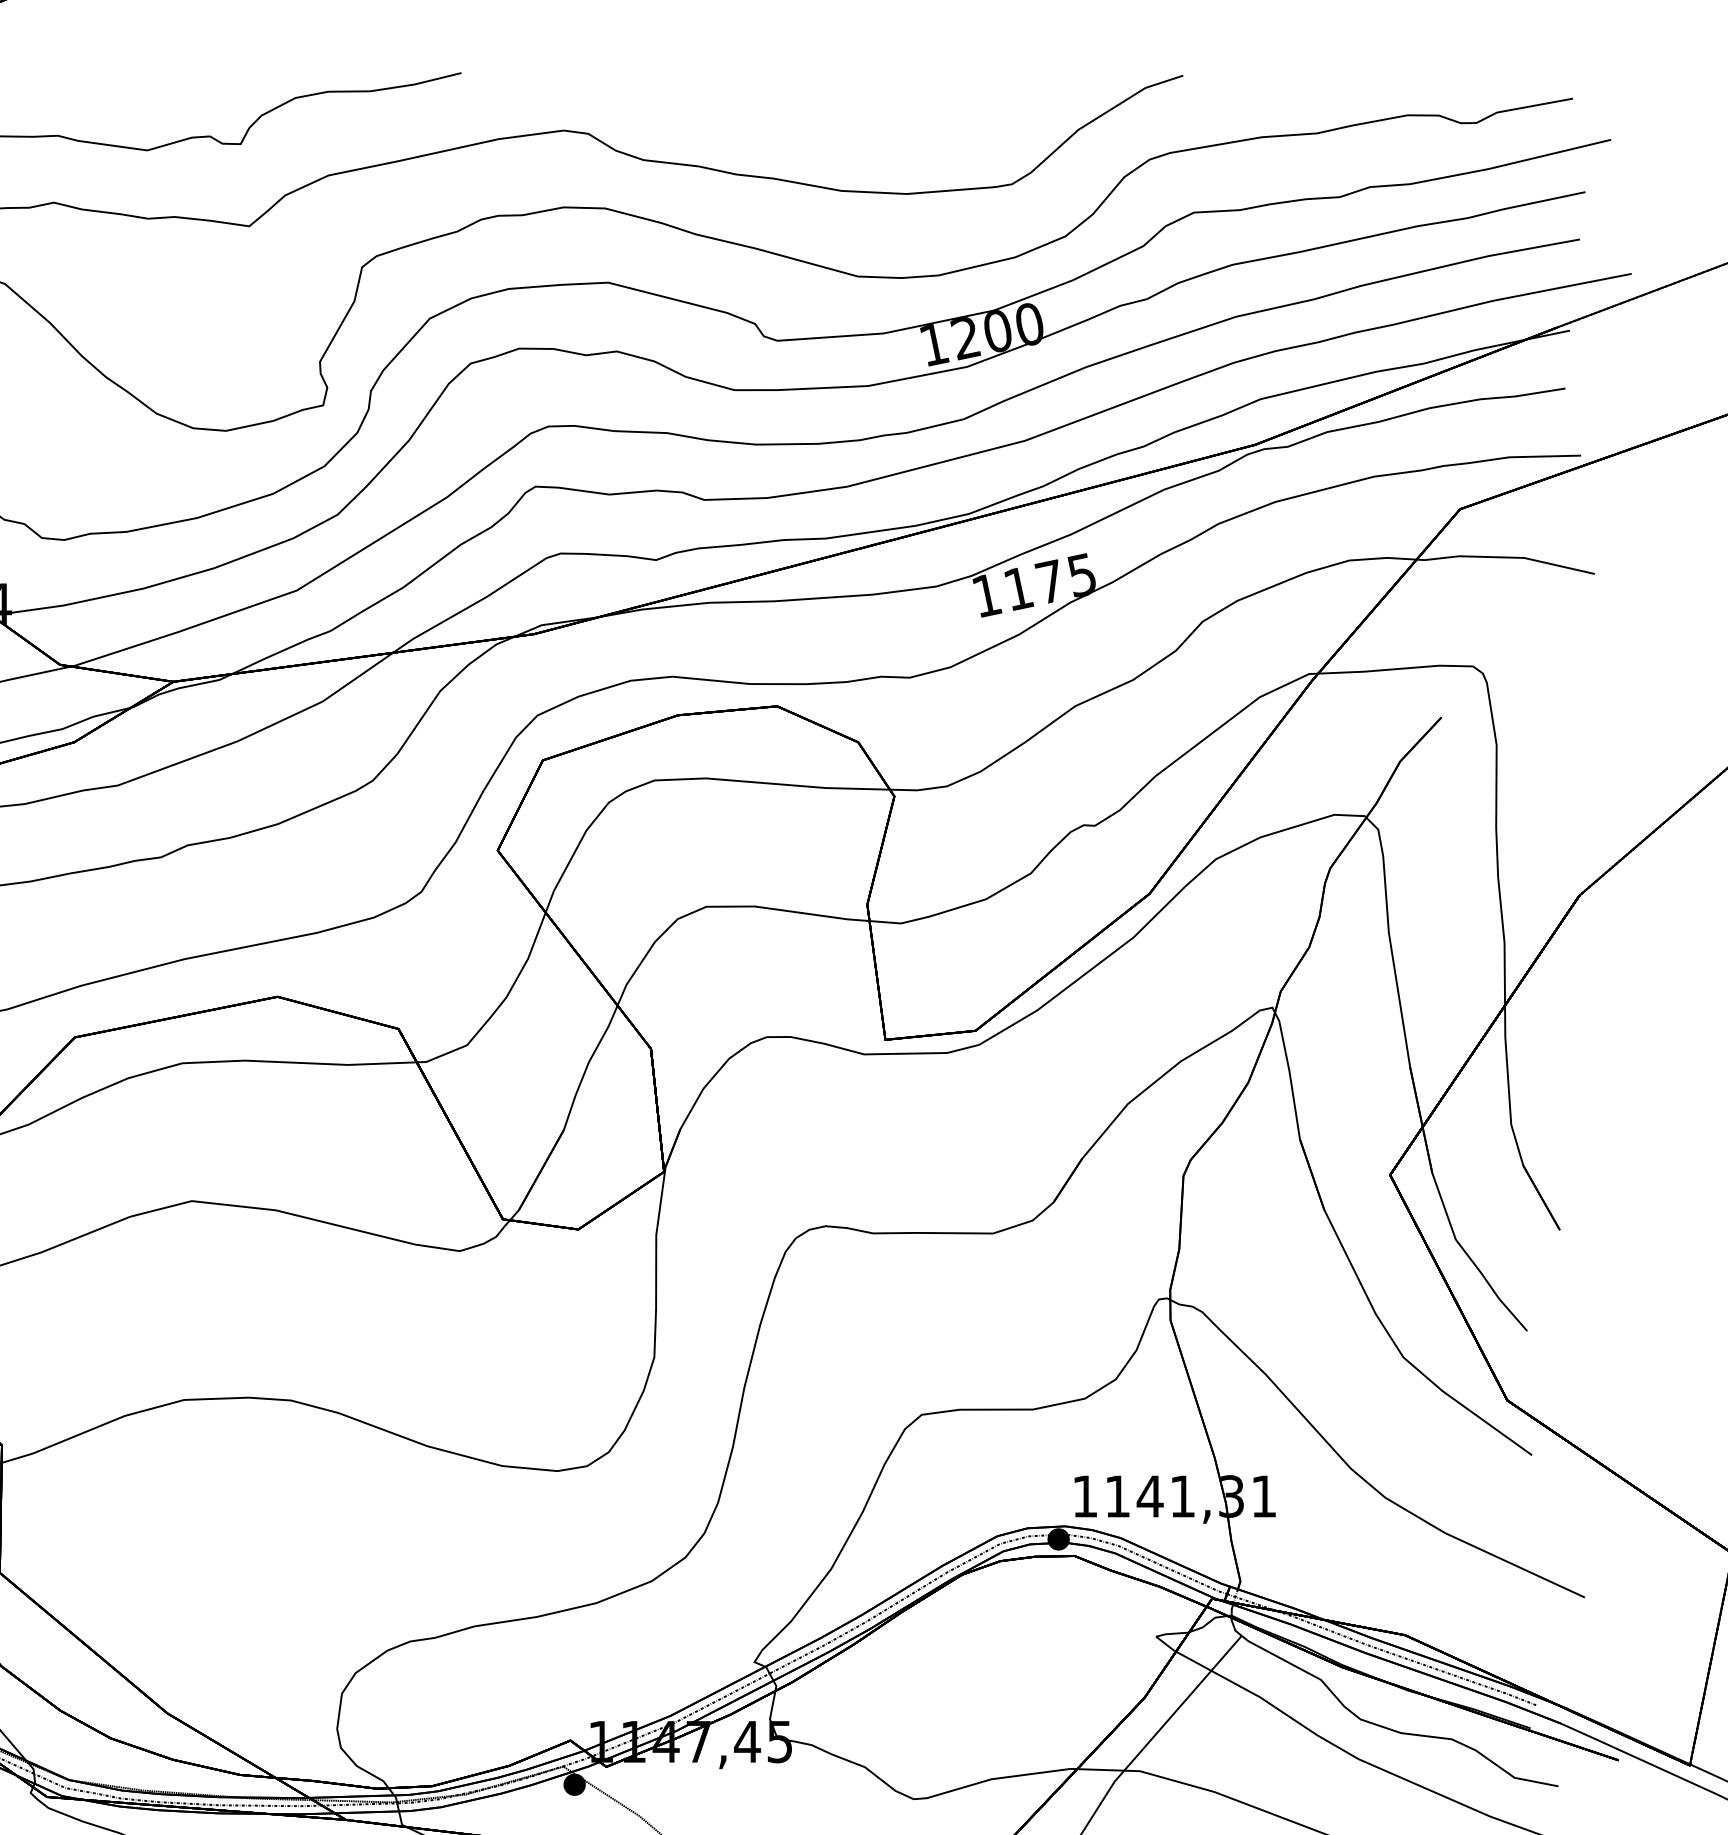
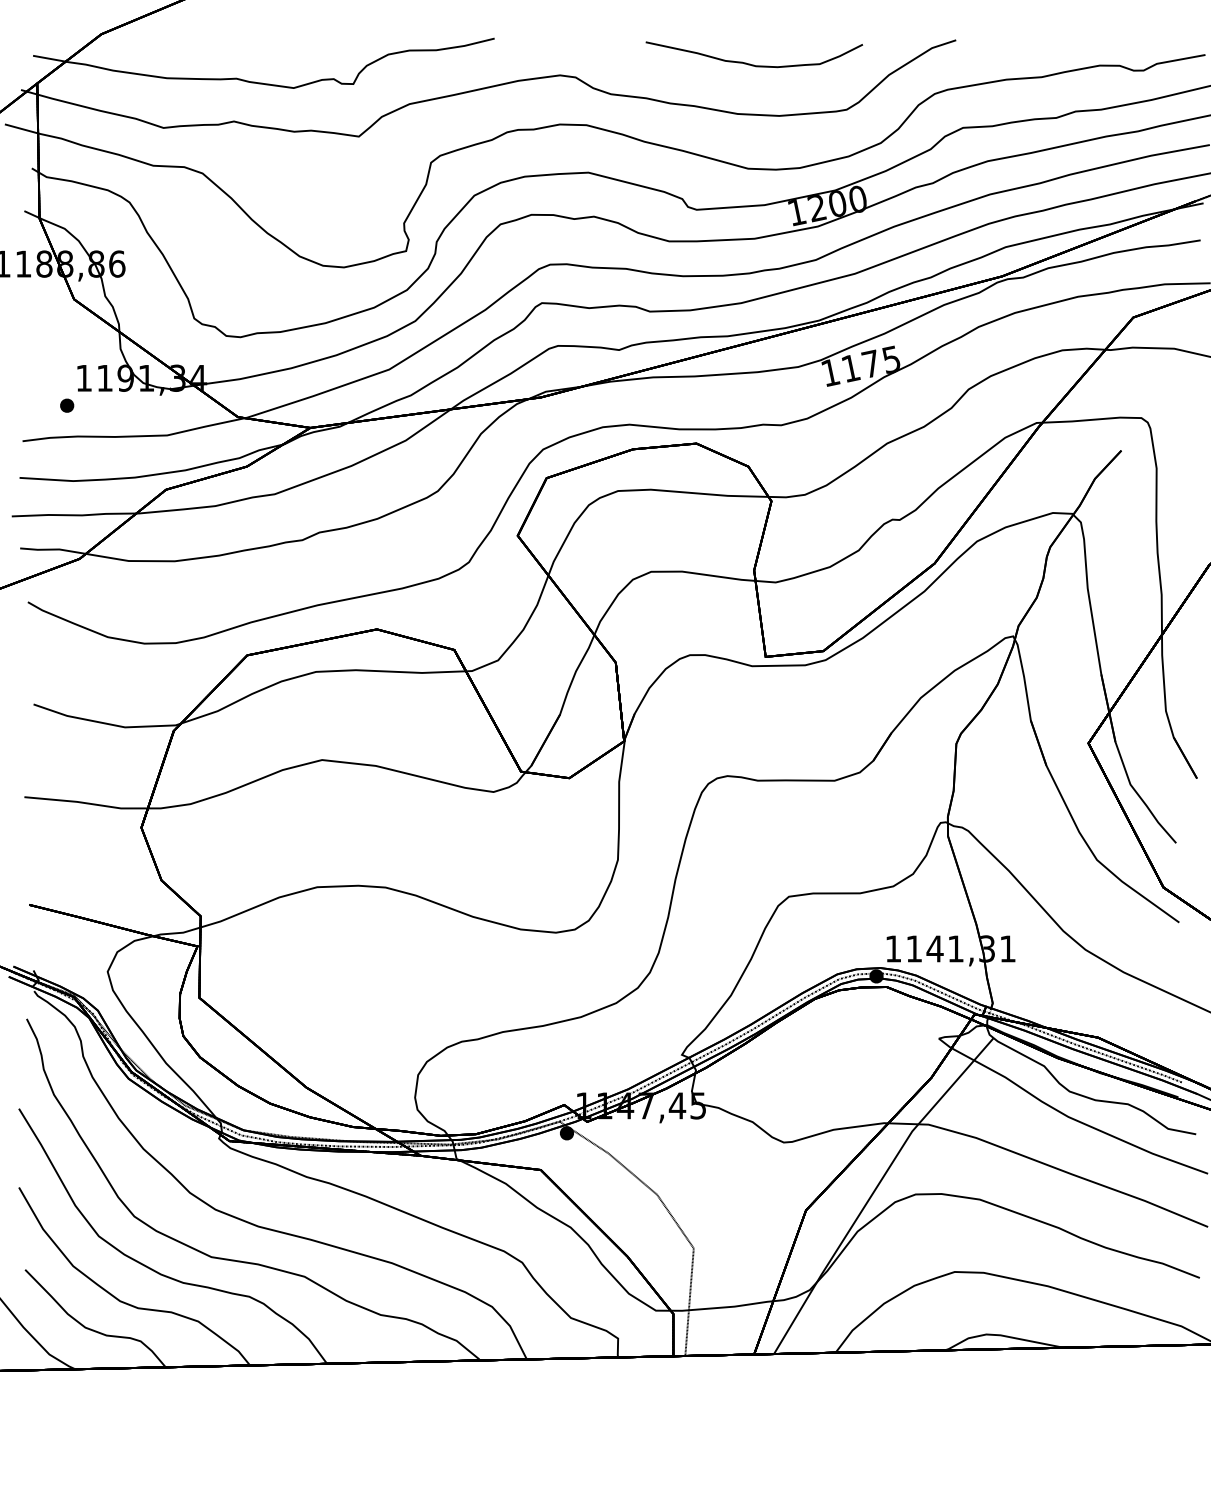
curve: (861, 111) -> (750, 63), added

